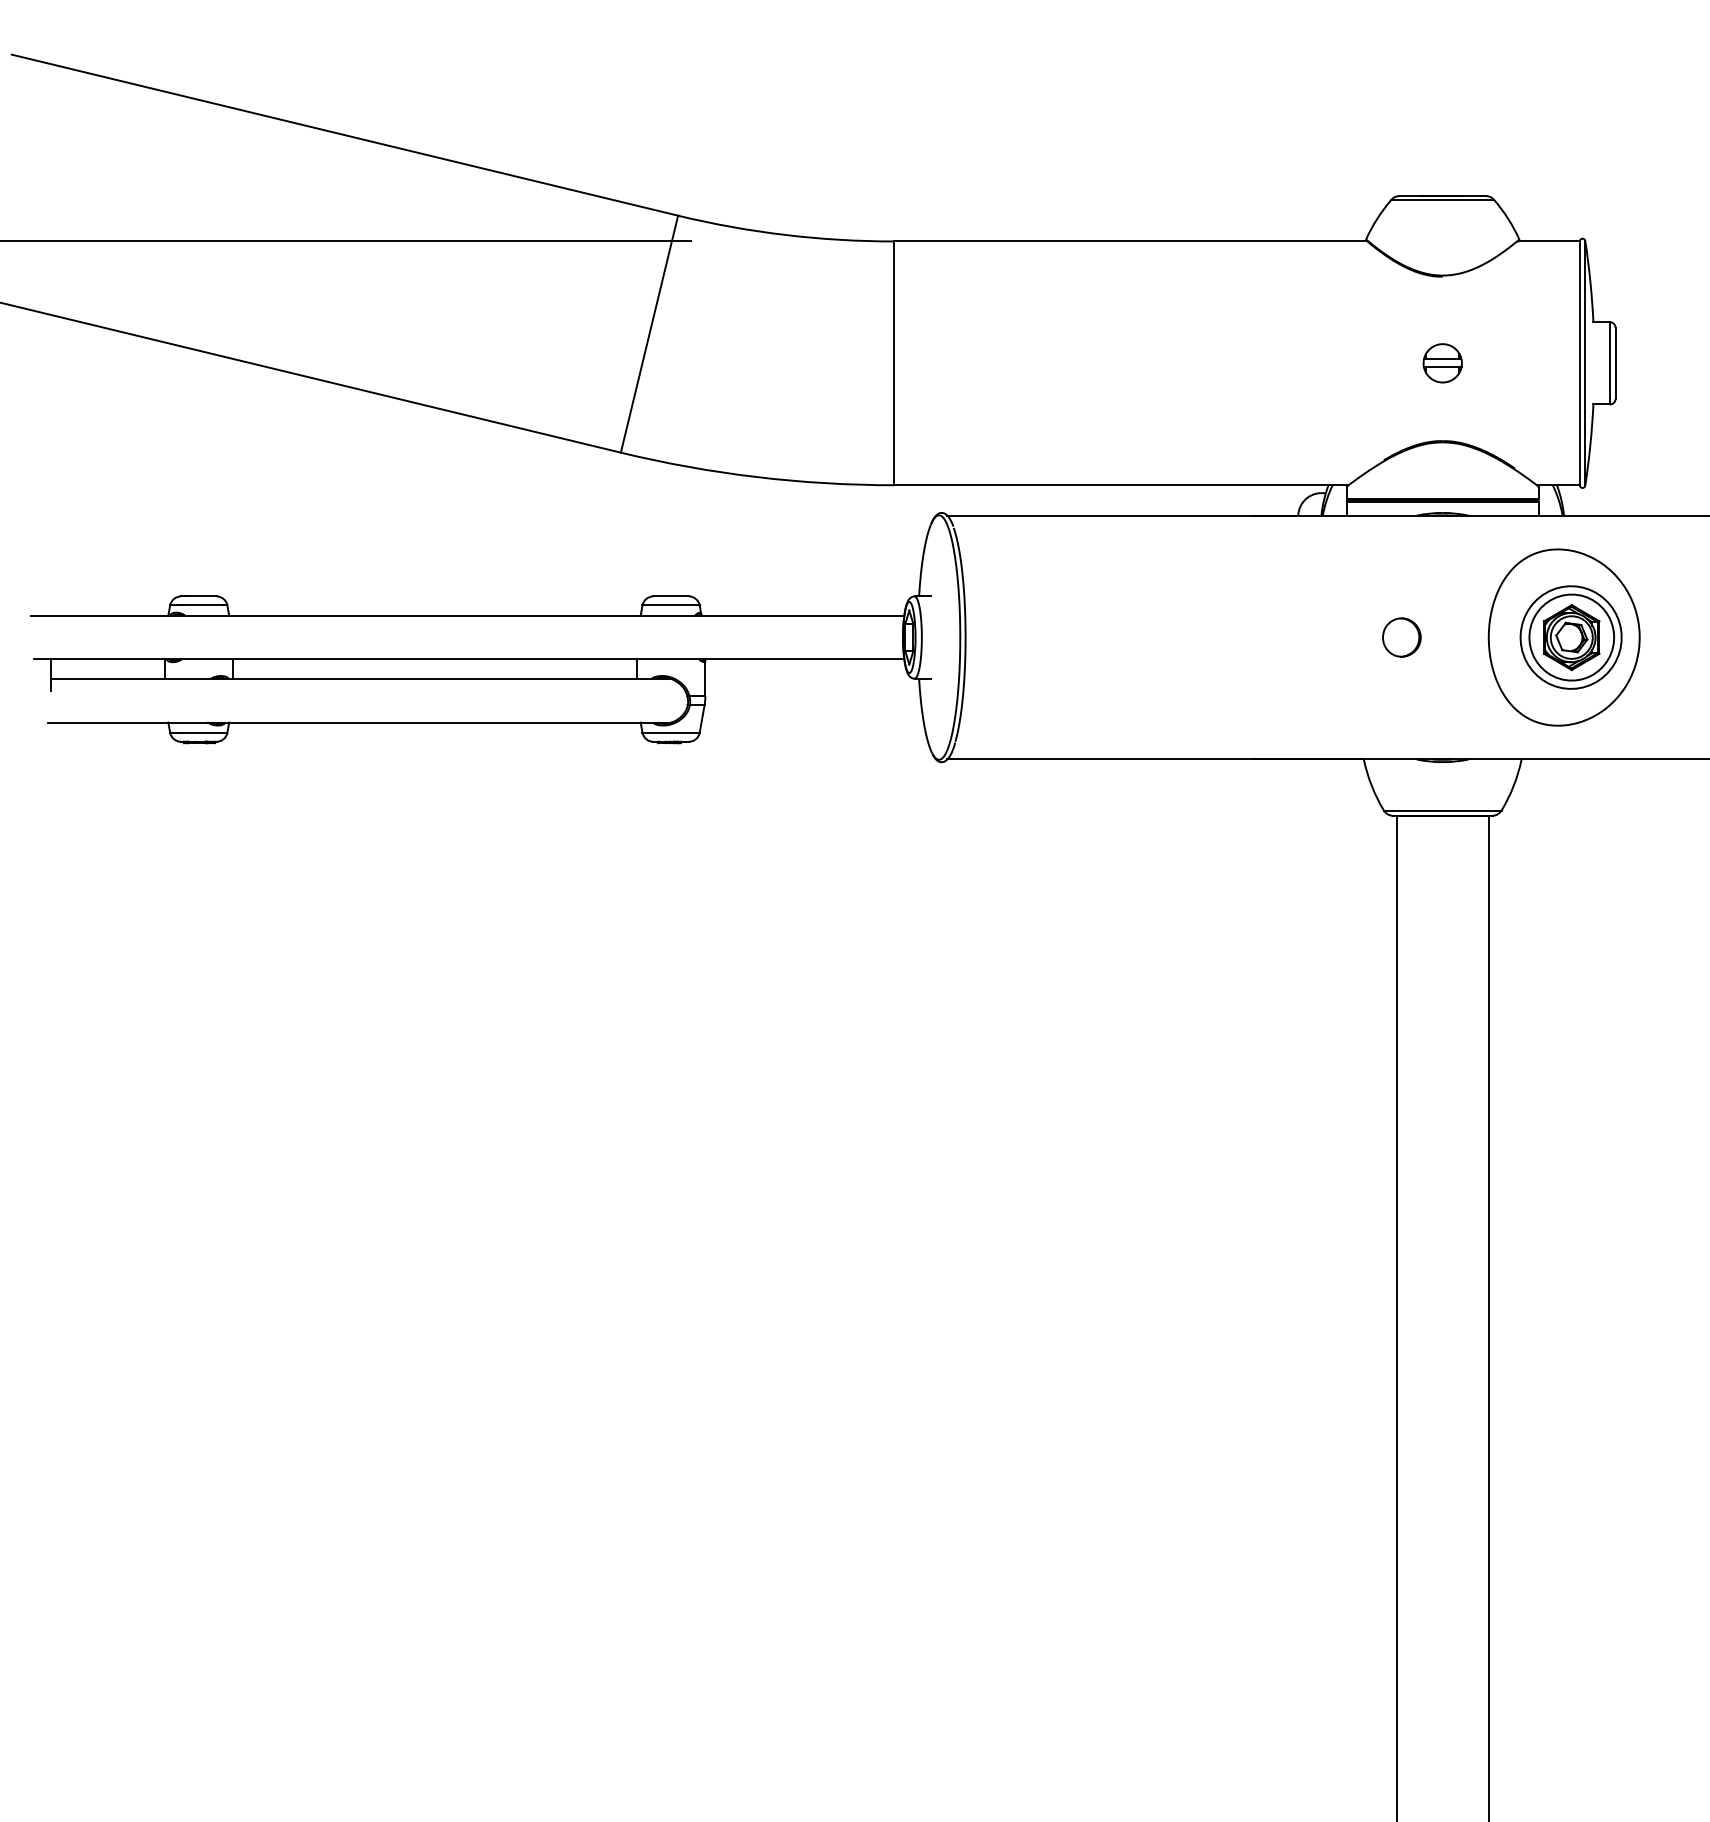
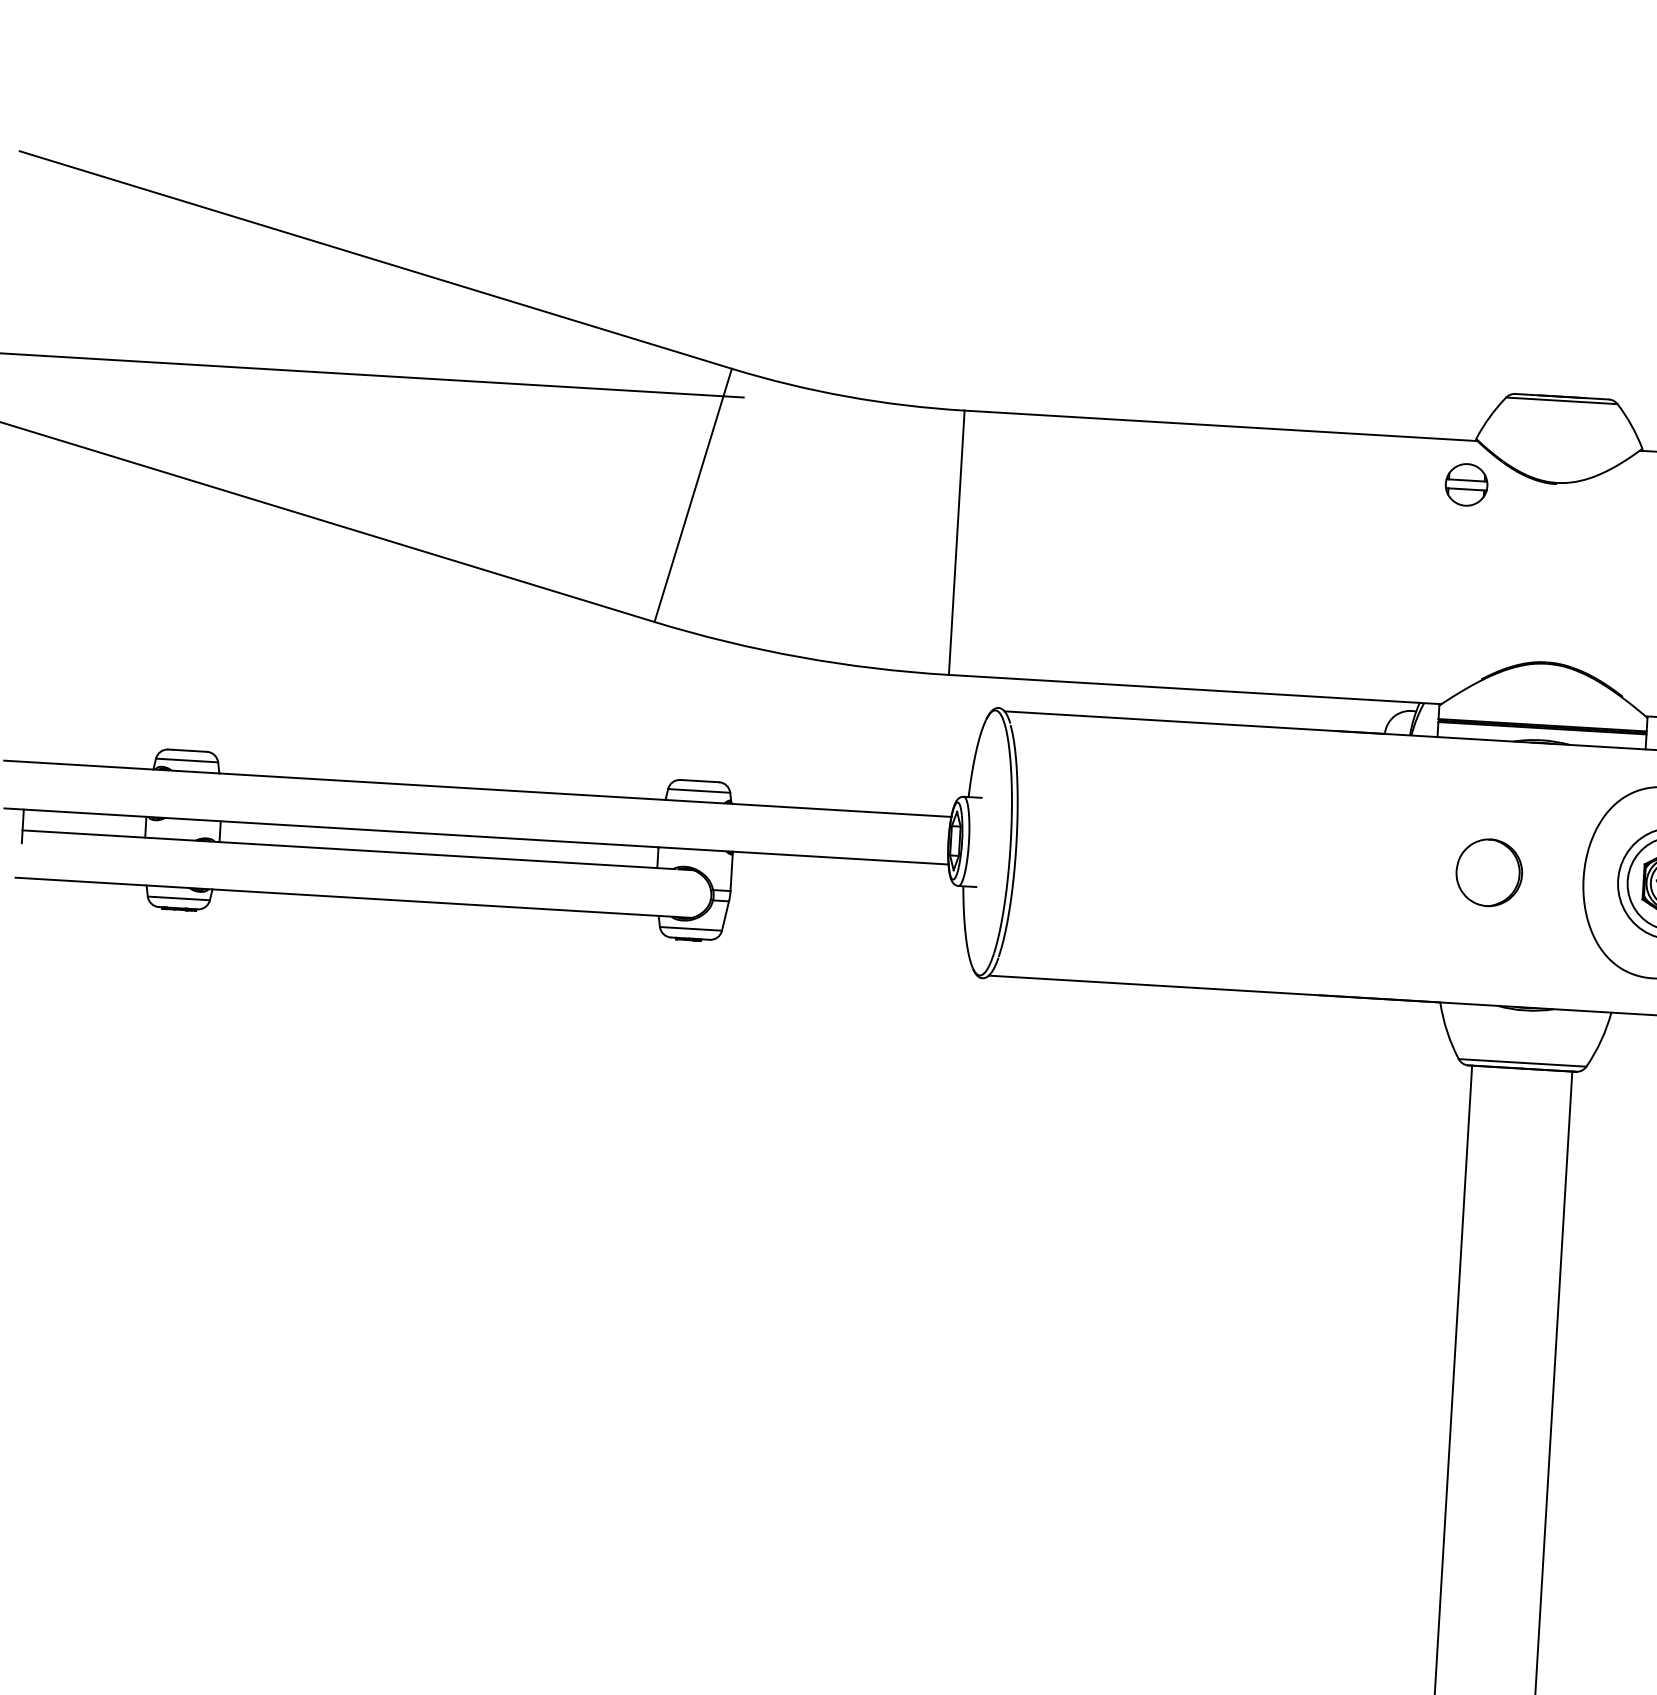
part: (1442, 363) -> (1466, 485), moved
part: (1401, 637) -> (1488, 872), size x1.6

